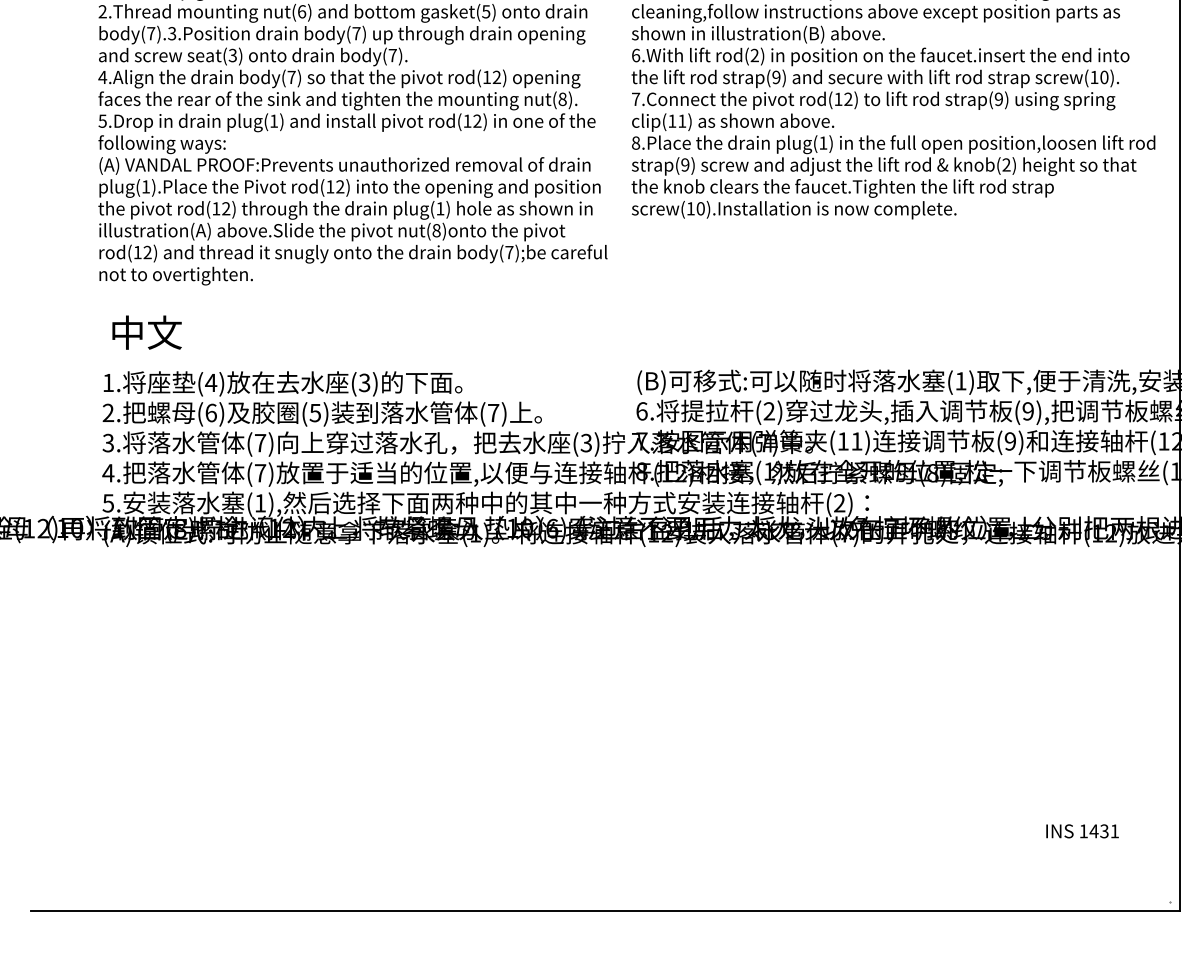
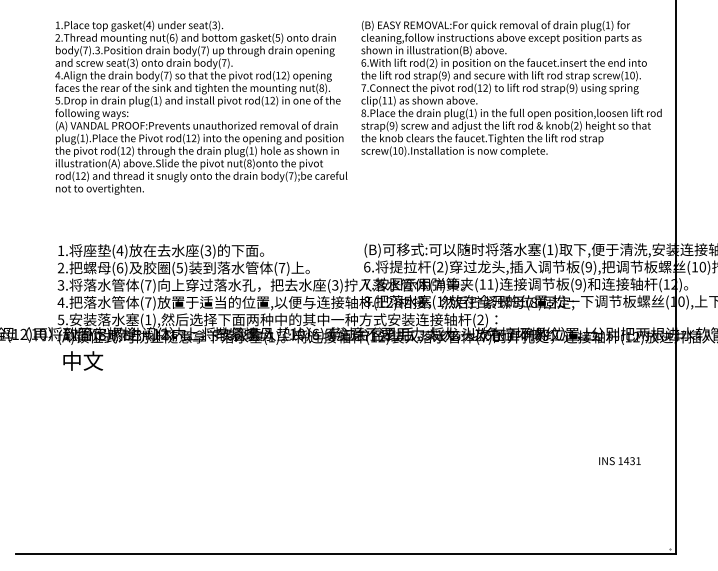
text: (147, 331) -> (83, 360), moved
text: (1081, 831) -> (619, 461), moved

